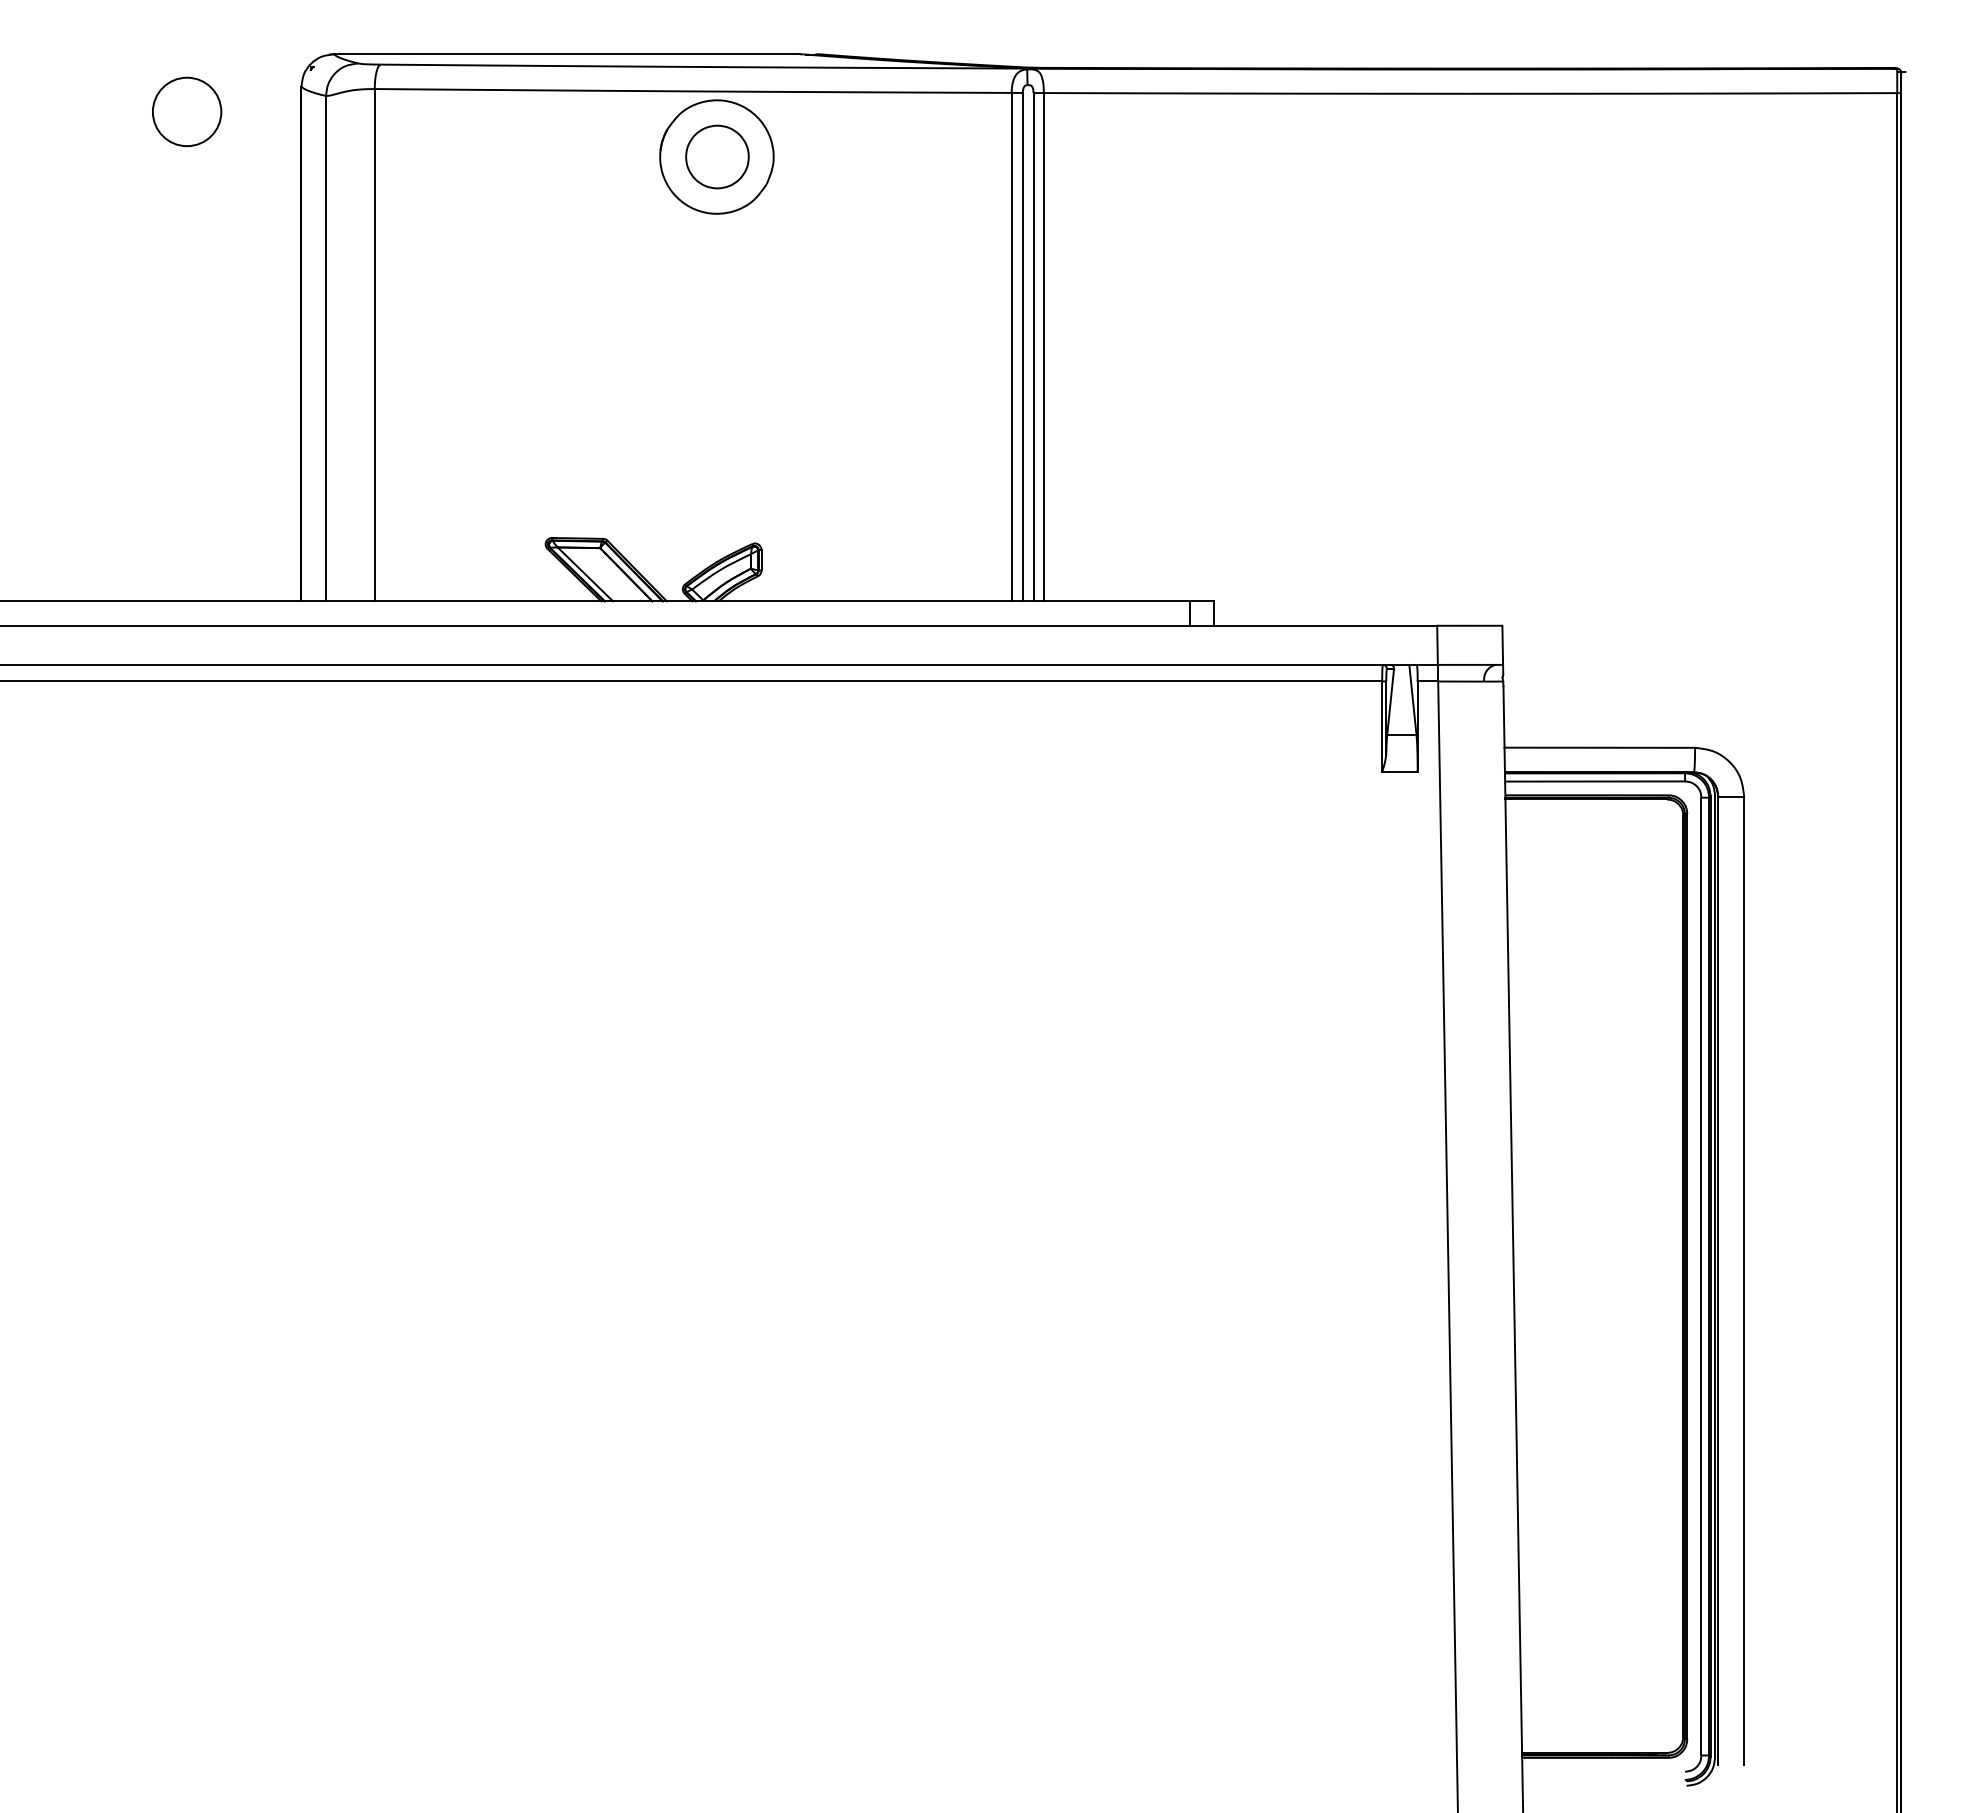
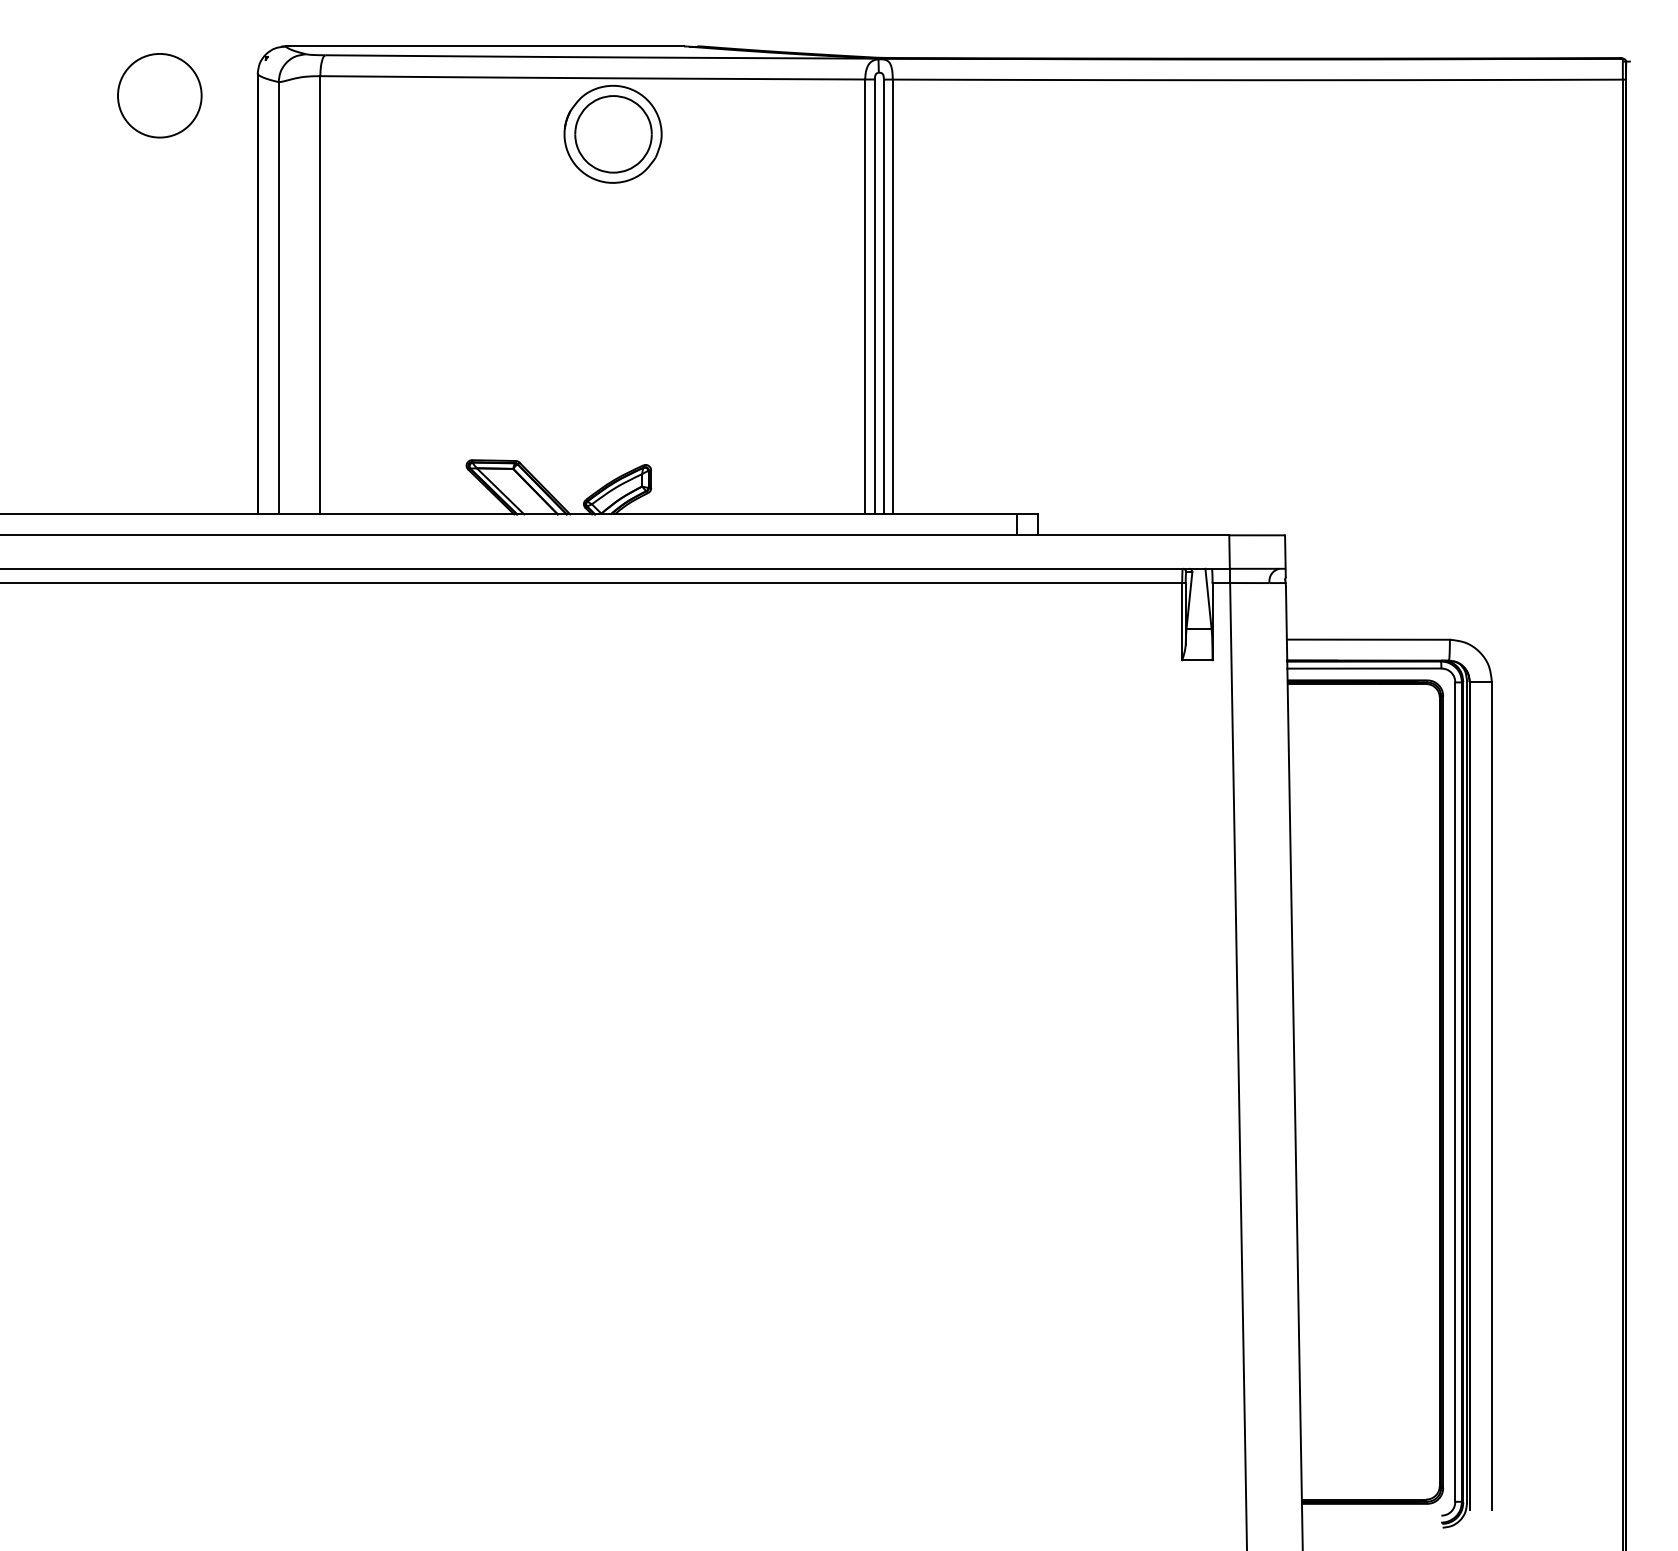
circle: (187, 111) -> (160, 95), size x1.43
part: (717, 156) -> (613, 133), size x1.43

